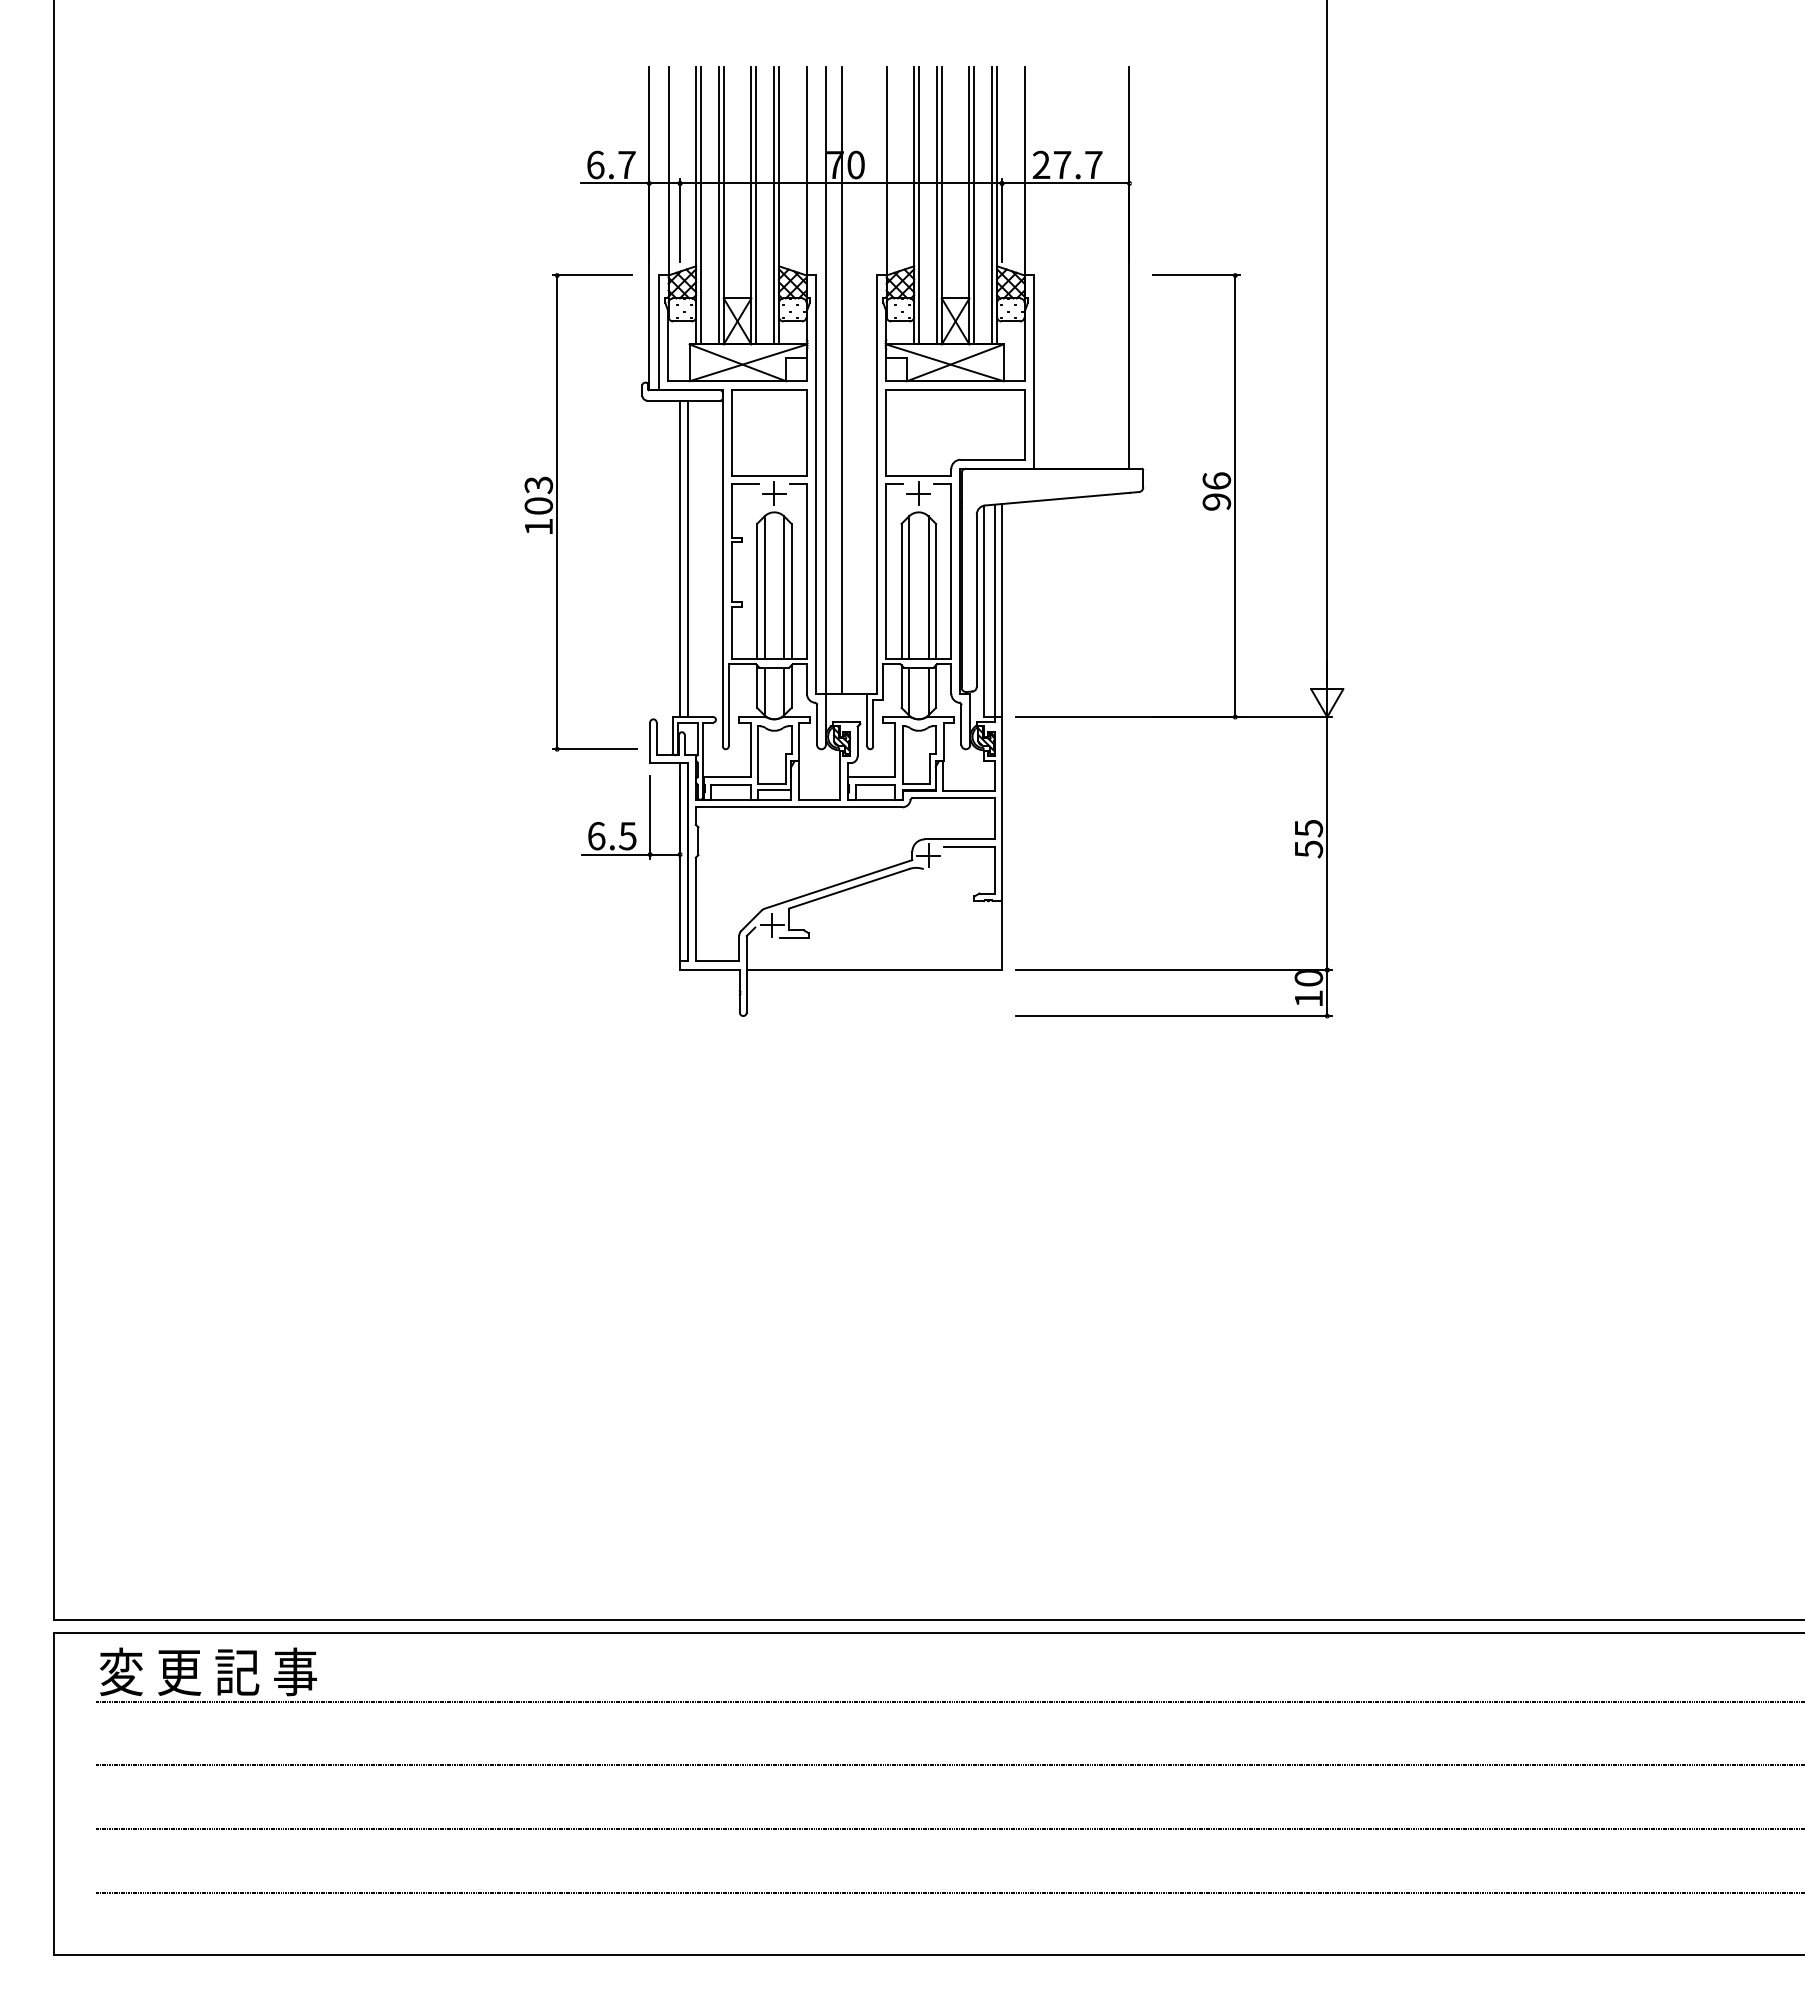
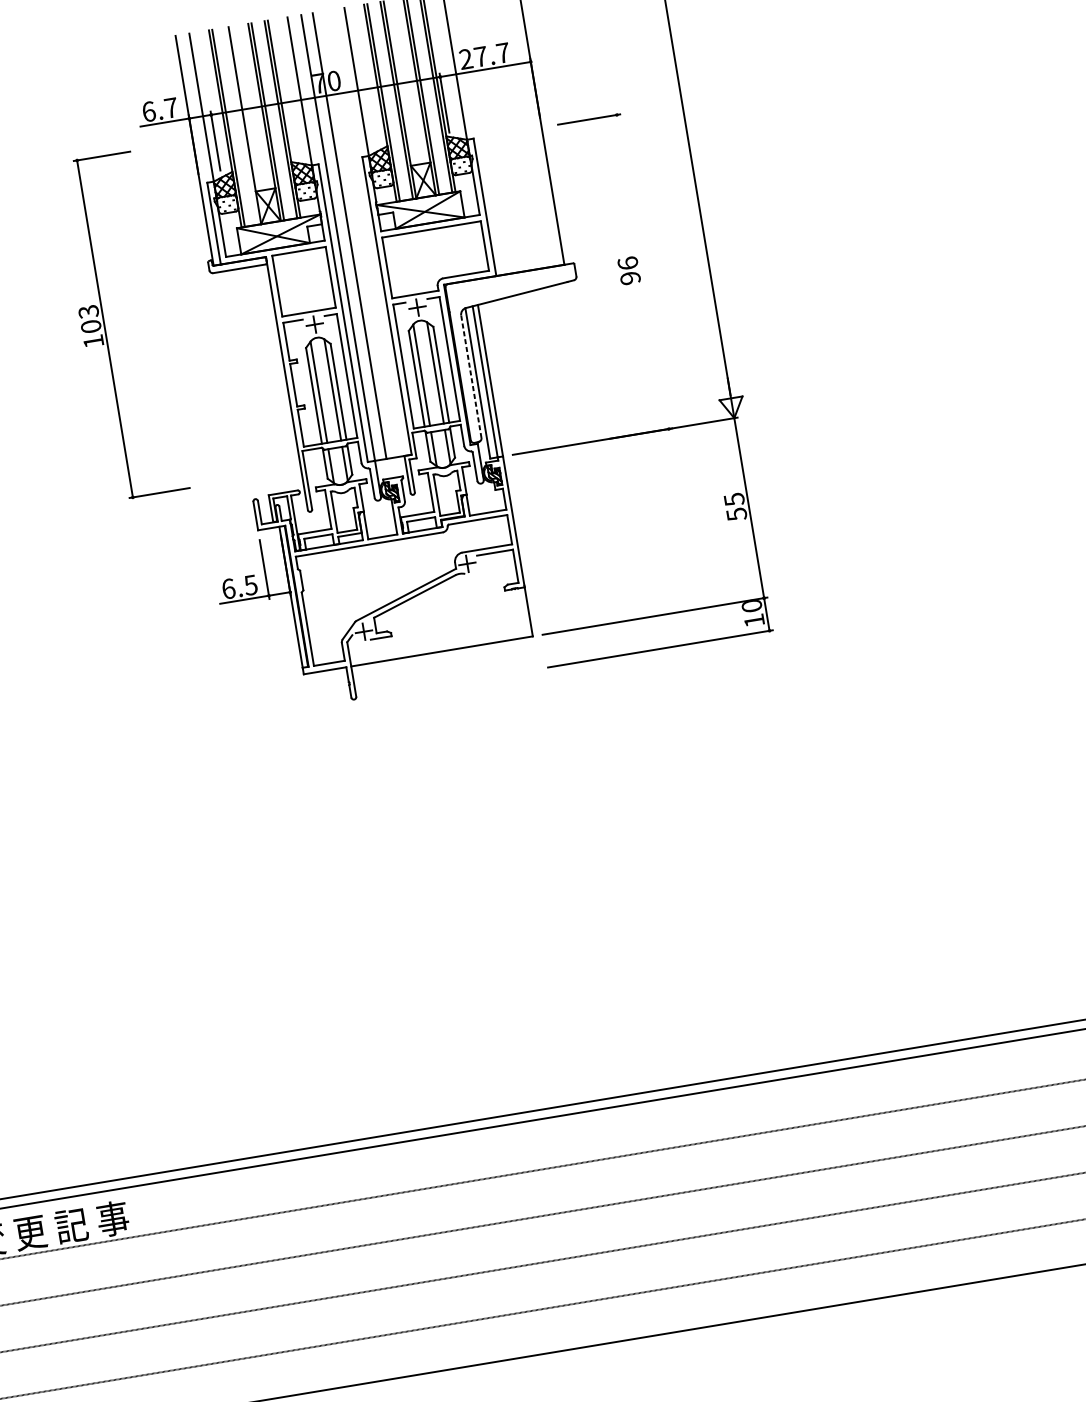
line: (719, 205) -> (241, 125), removed
line: (1235, 496) -> (643, 272), removed
part: (557, 512) -> (105, 329), moved
line: (680, 558) -> (255, 381), removed
line: (687, 558) -> (260, 380), removed
line: (976, 600) -> (471, 376), solid -> dashed

